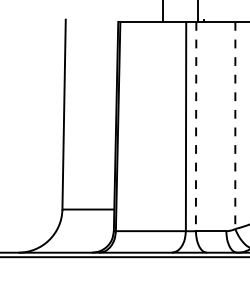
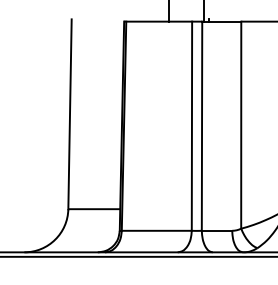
line: (235, 125) -> (241, 125), dashed -> solid
line: (196, 126) -> (202, 126), dashed -> solid

